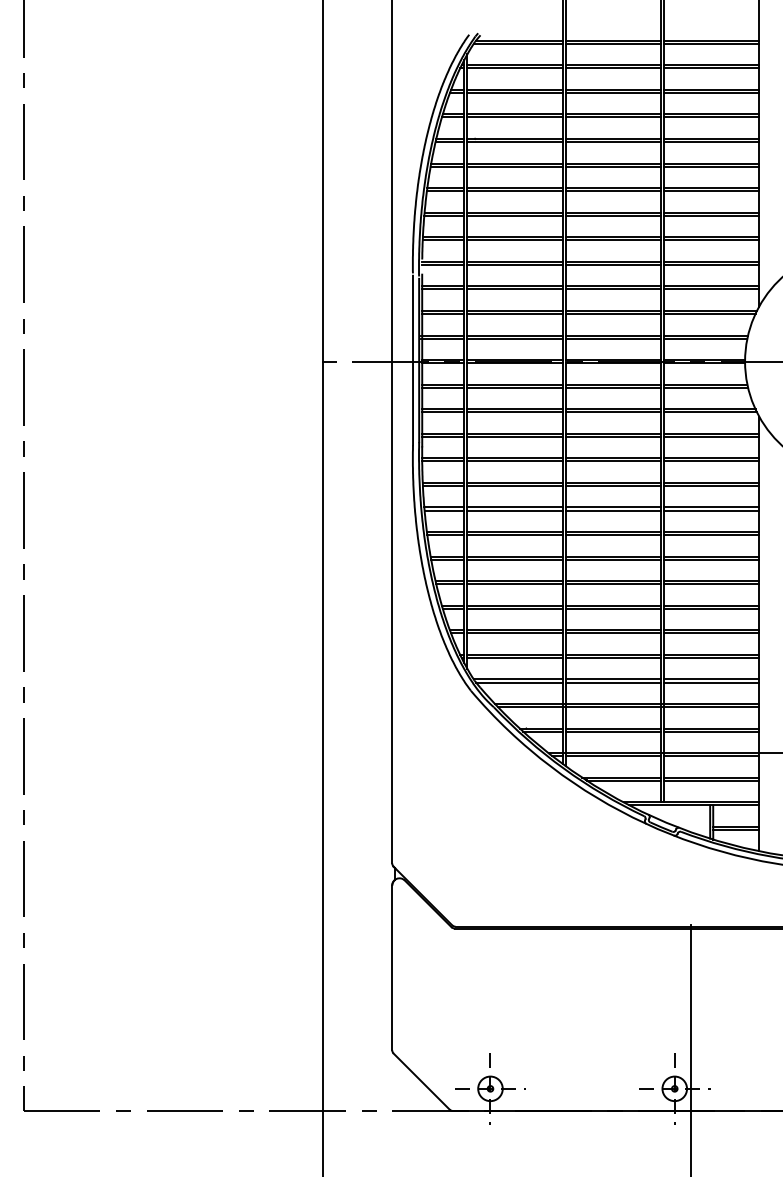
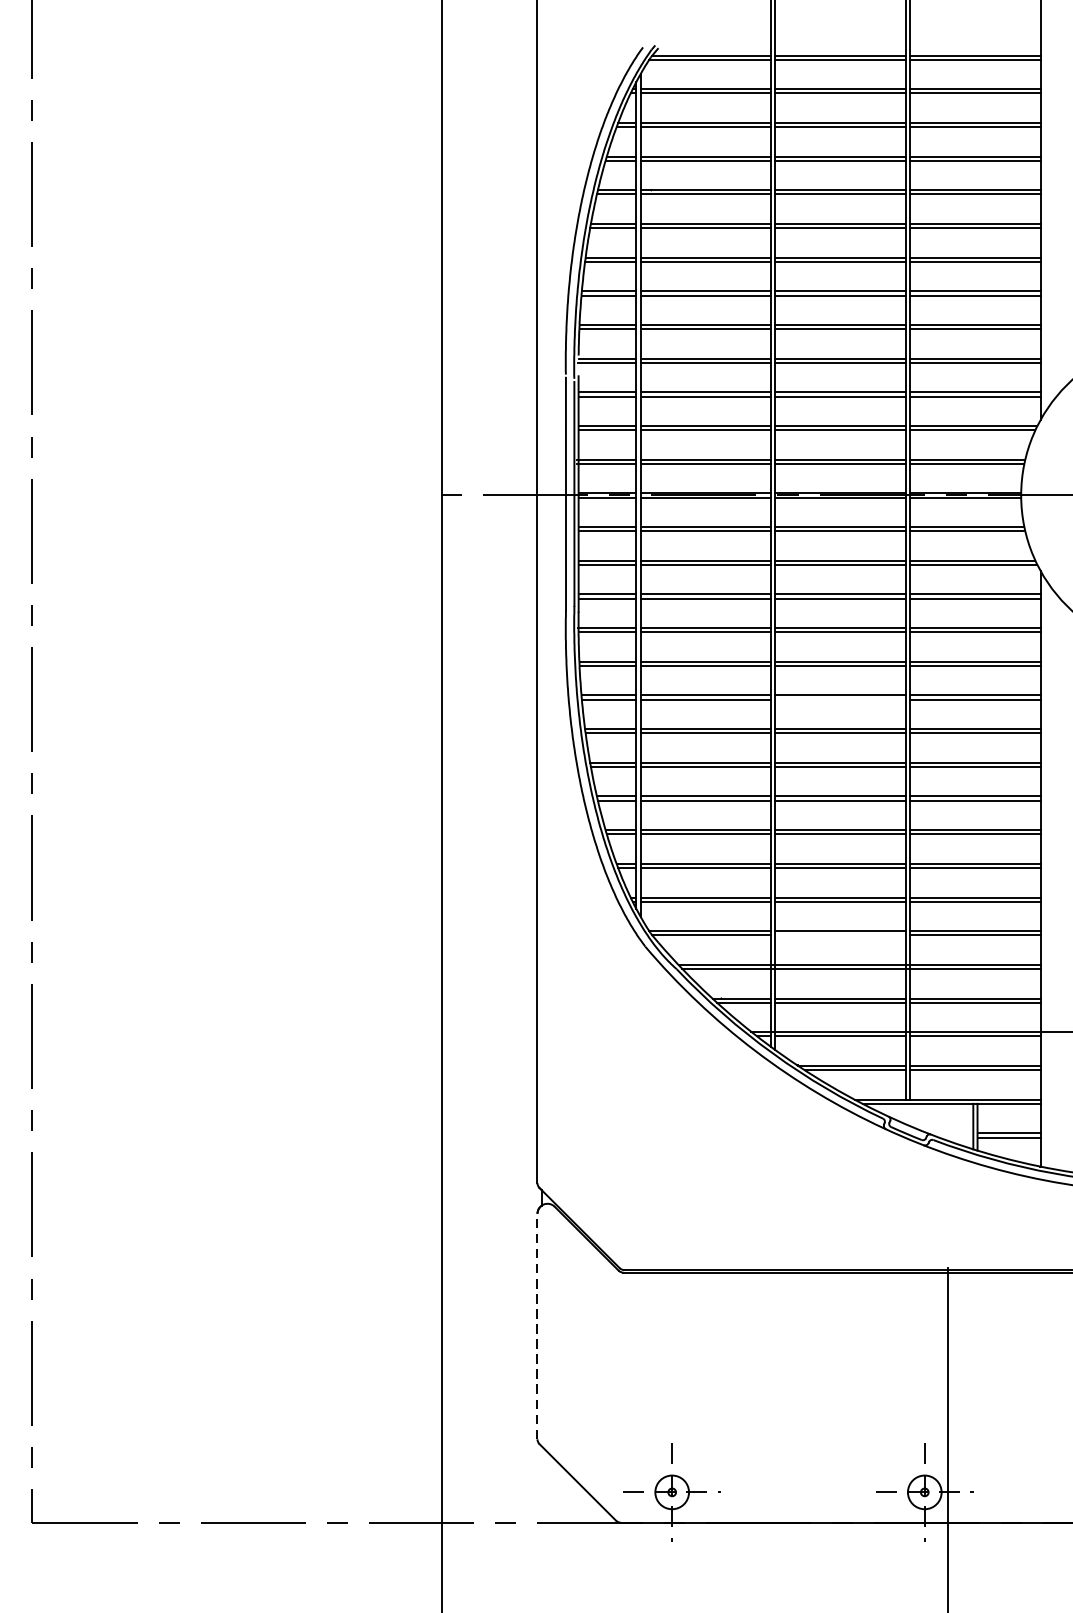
line: (612, 510) -> (839, 699), removed
line: (612, 682) -> (839, 935), removed
line: (392, 967) -> (537, 1326), solid -> dashed

